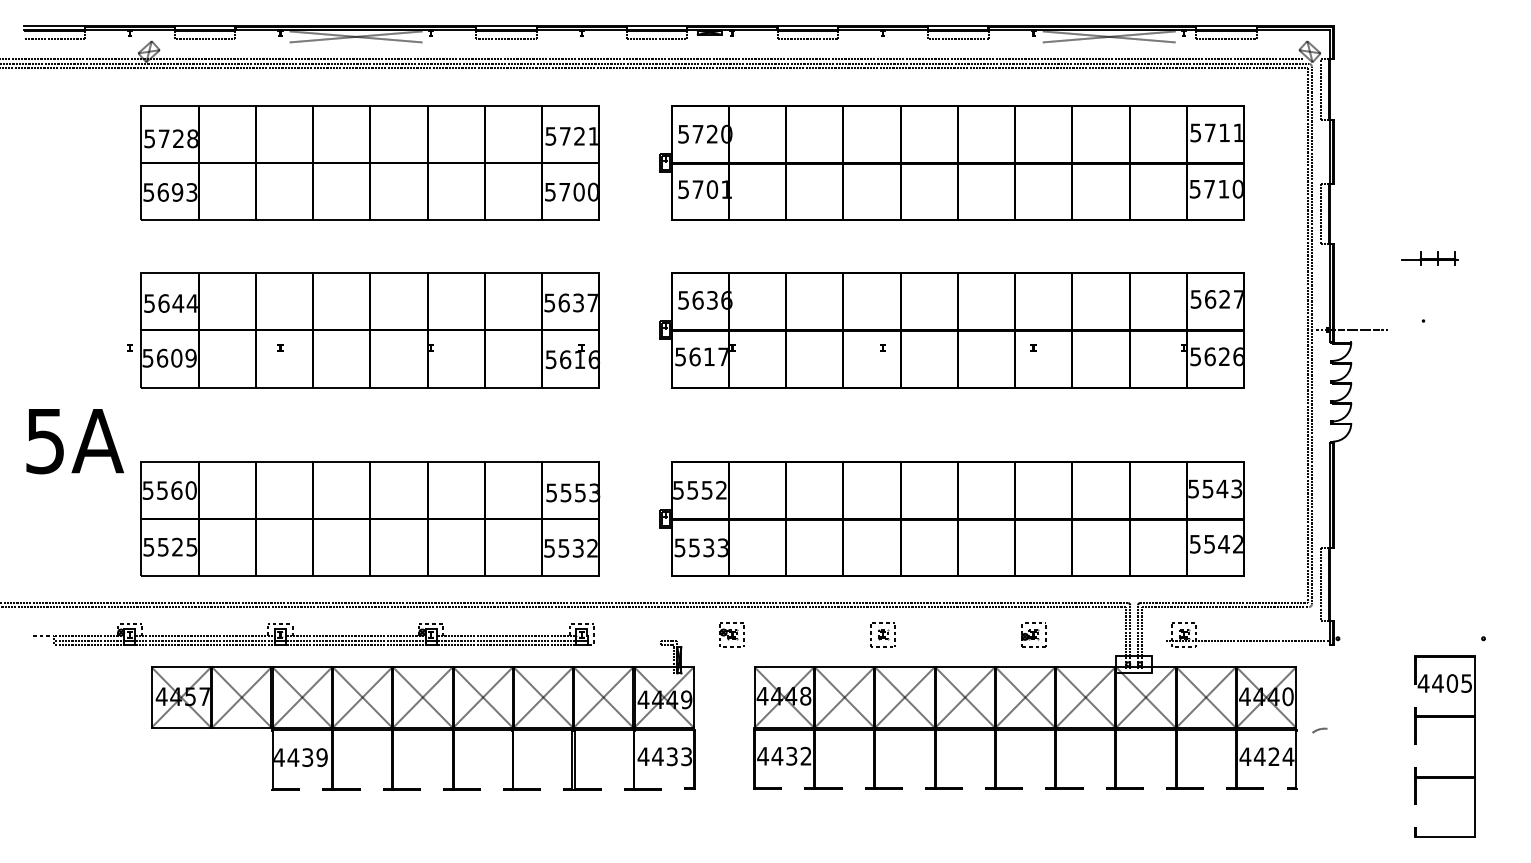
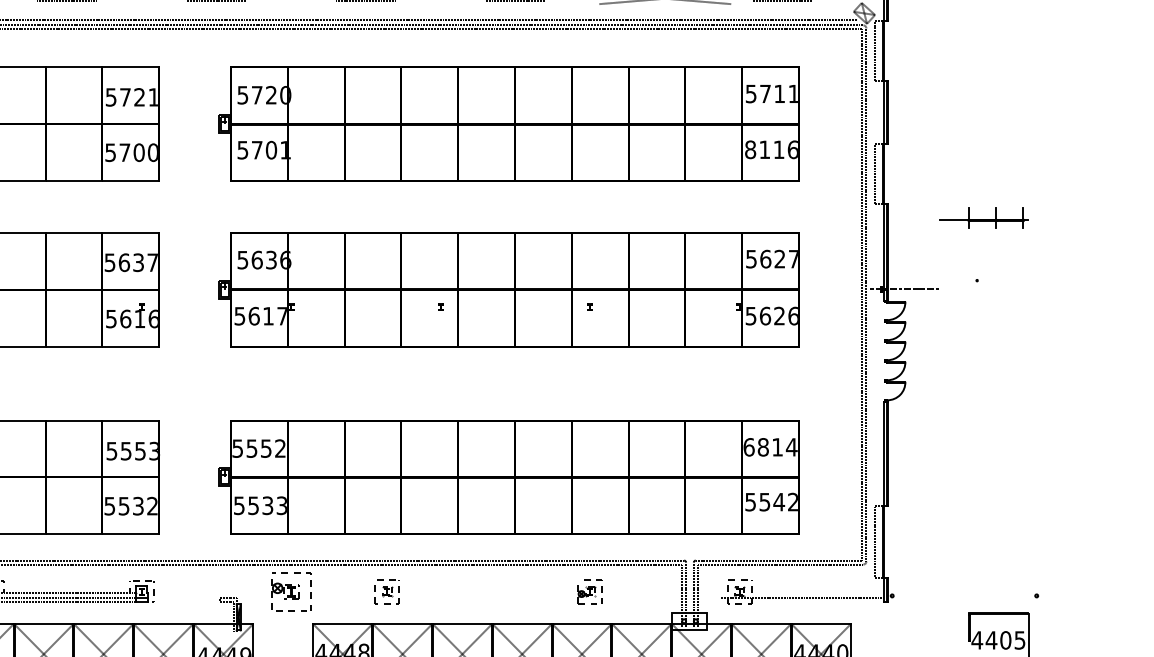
text: (1215, 188) -> (770, 149), 5710 -> 8116
part: (1429, 258) -> (983, 218), size x1.6
text: (1215, 488) -> (770, 446), 5543 -> 6814
part: (731, 634) -> (290, 591), size x1.6
part: (882, 634) -> (386, 591), moved

